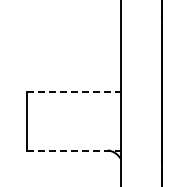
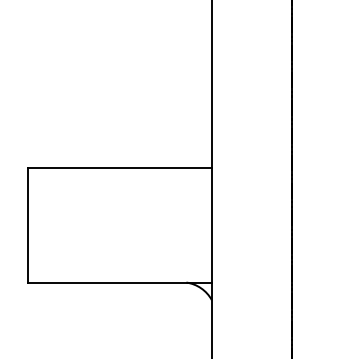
line: (74, 91) -> (121, 167), dashed -> solid
line: (74, 150) -> (121, 282), dashed -> solid

